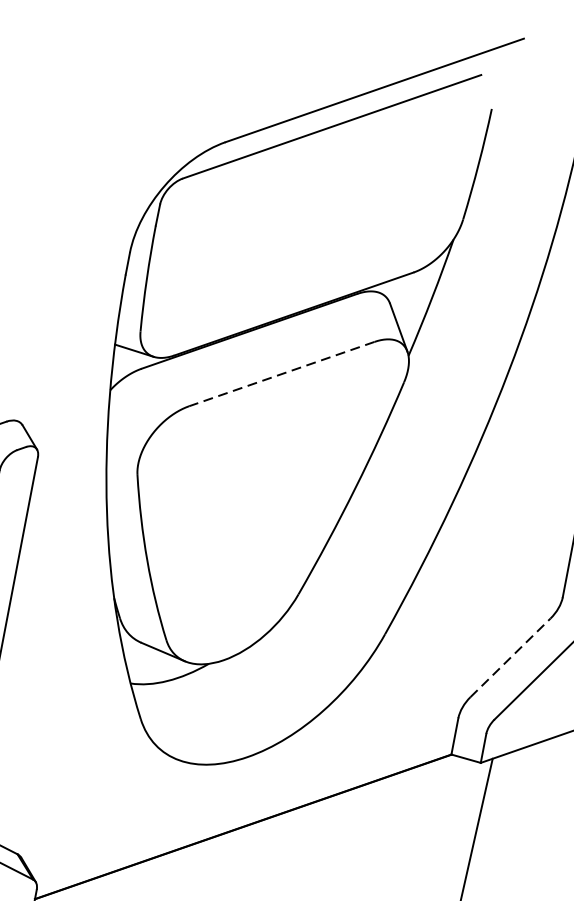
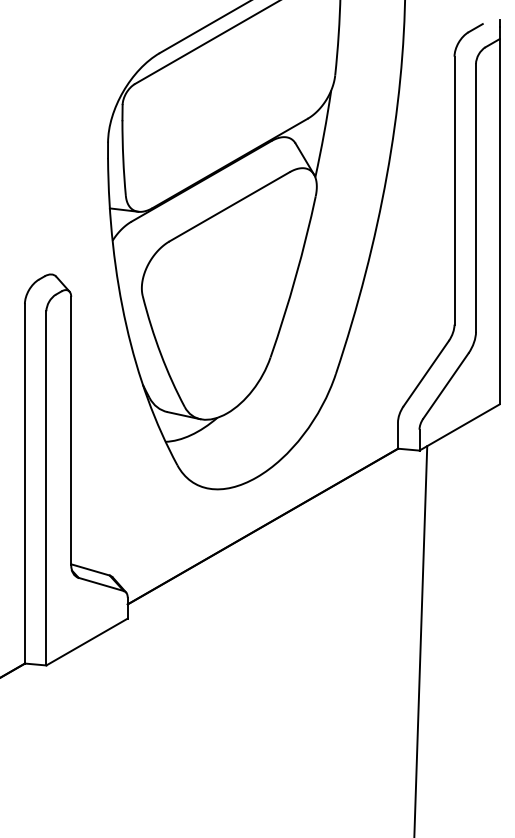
line: (281, 375) -> (229, 207), dashed -> solid
line: (510, 657) -> (426, 373), dashed -> solid

